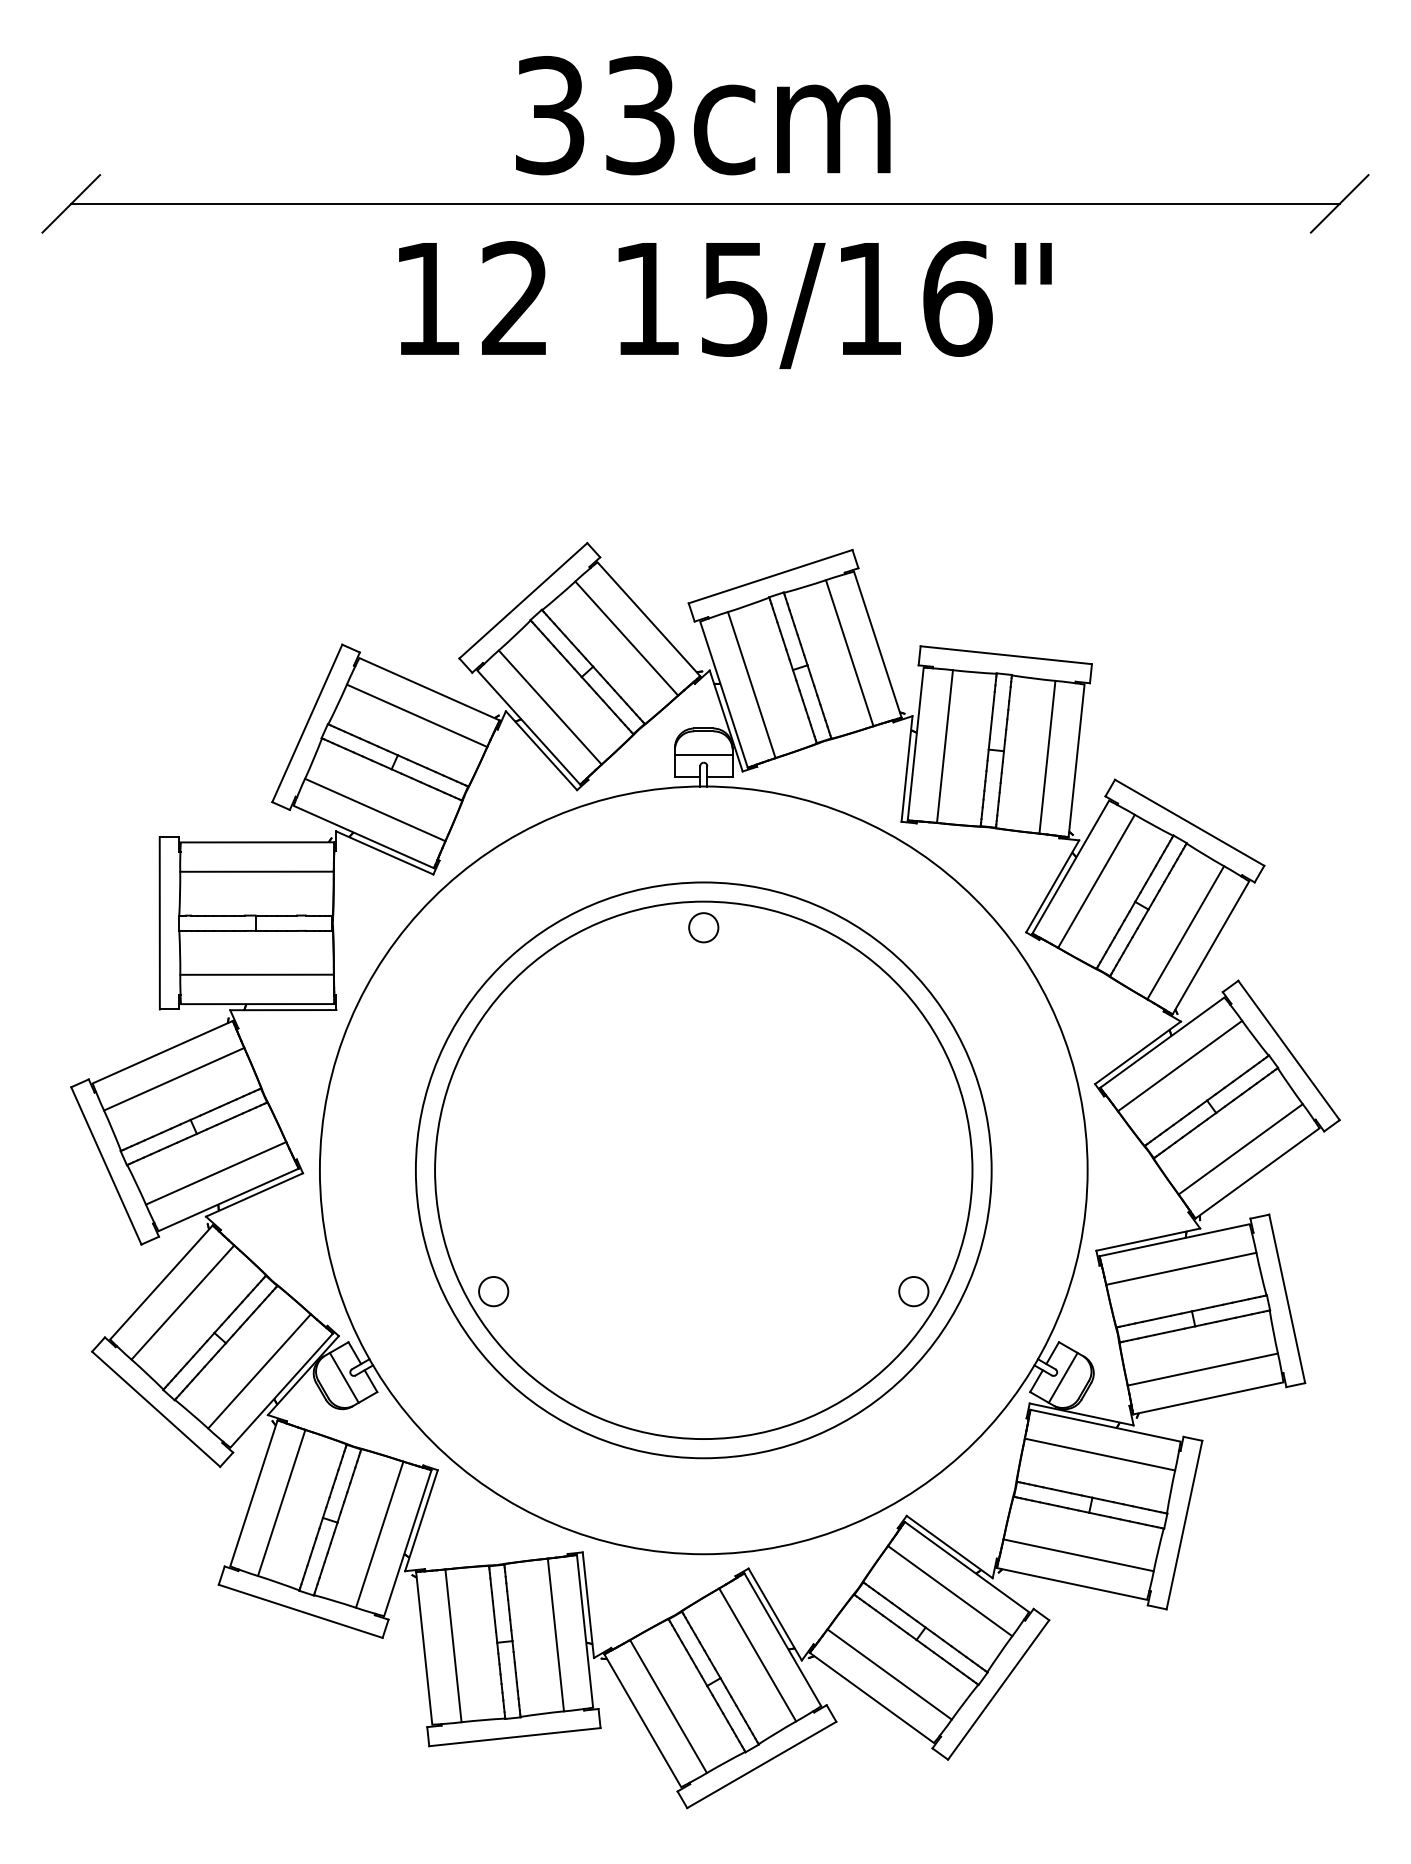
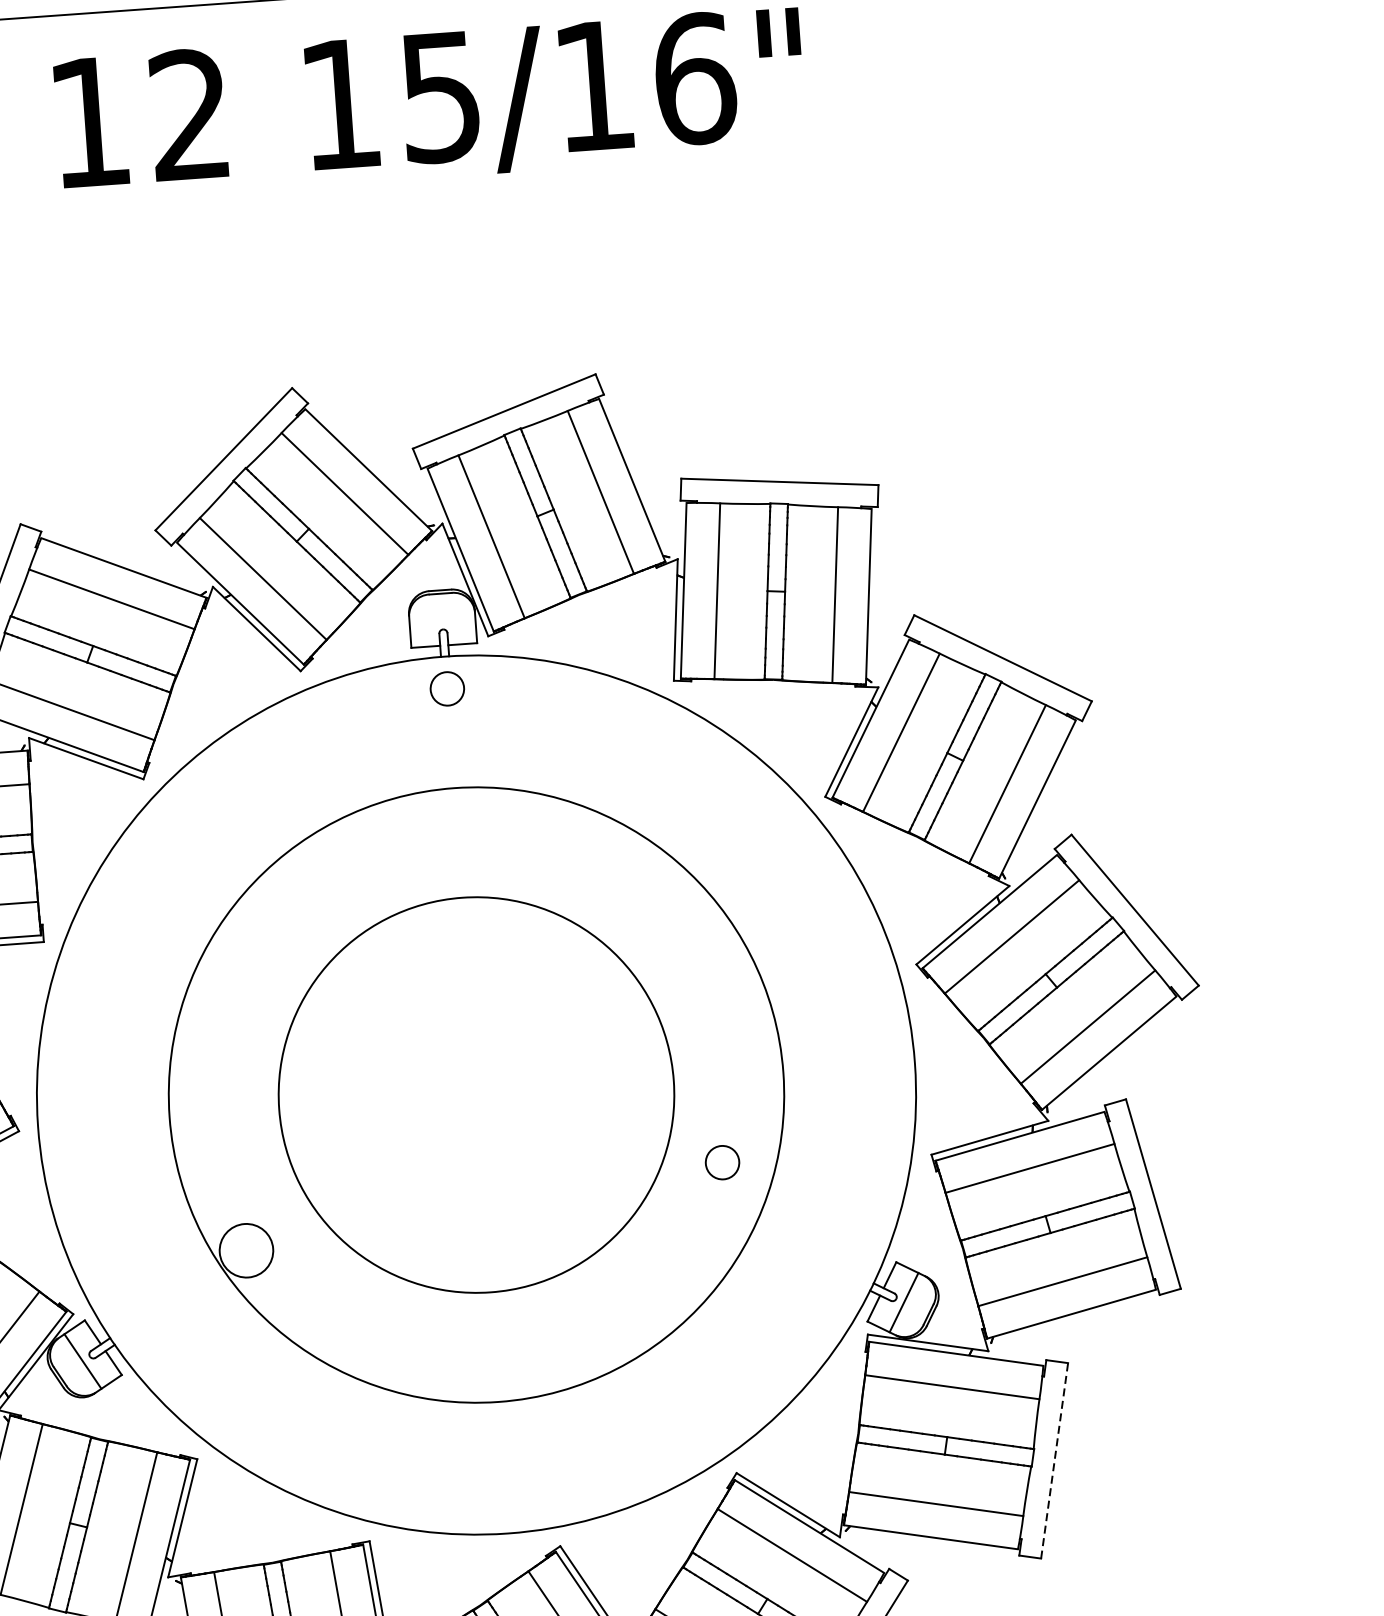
line: (703, 755) -> (442, 621), removed
circle: (703, 927) -> (447, 688), moved
circle: (703, 1170) -> (476, 1095), size x0.6
circle: (493, 1291) -> (246, 1250), size x1.6
circle: (913, 1291) -> (722, 1162), moved
line: (1184, 1524) -> (1054, 1460), solid -> dashed

